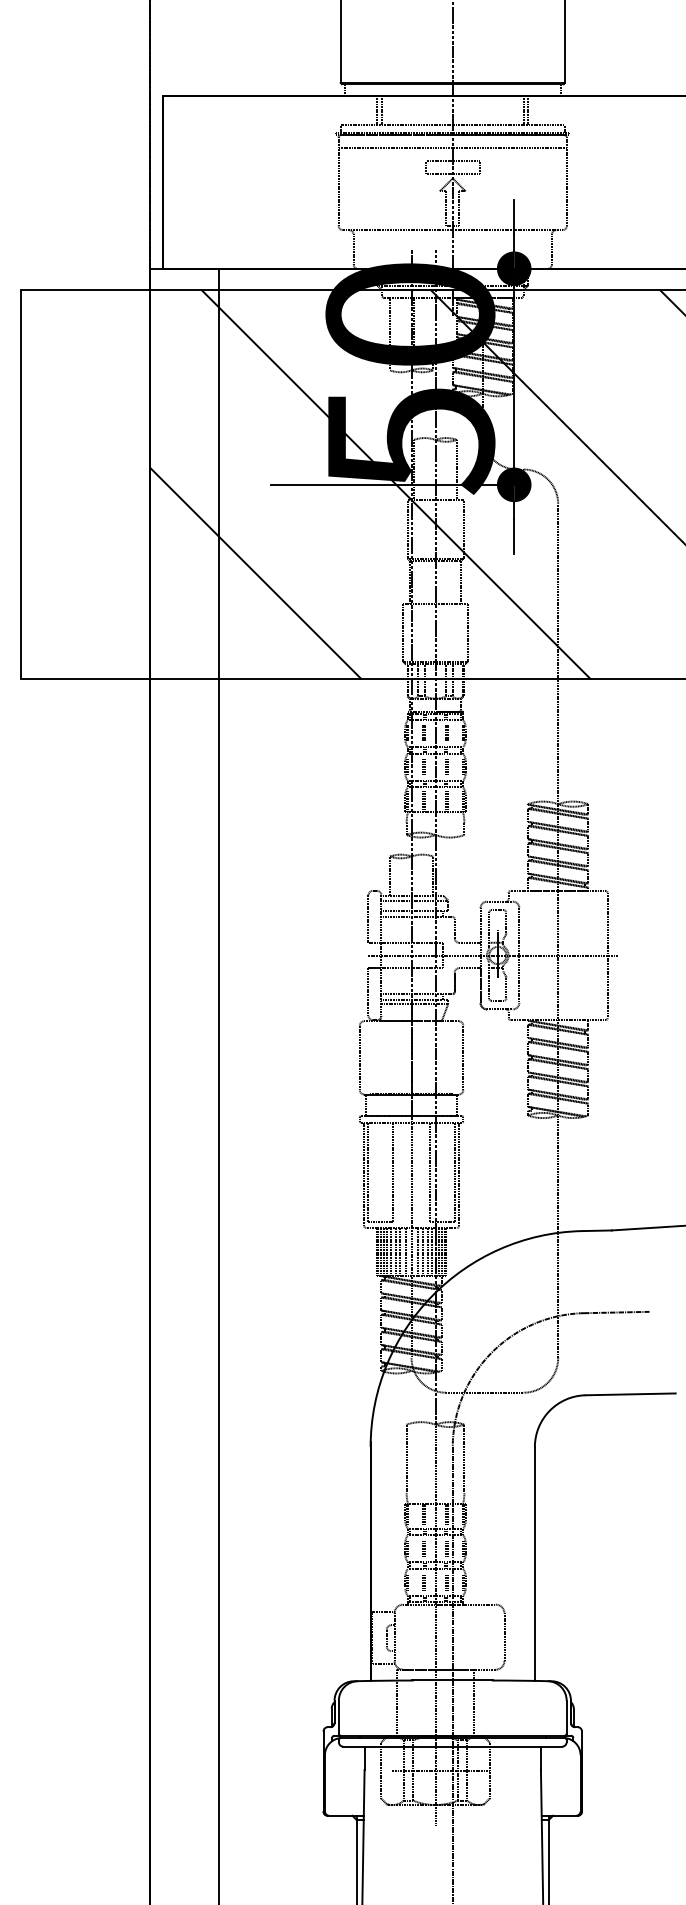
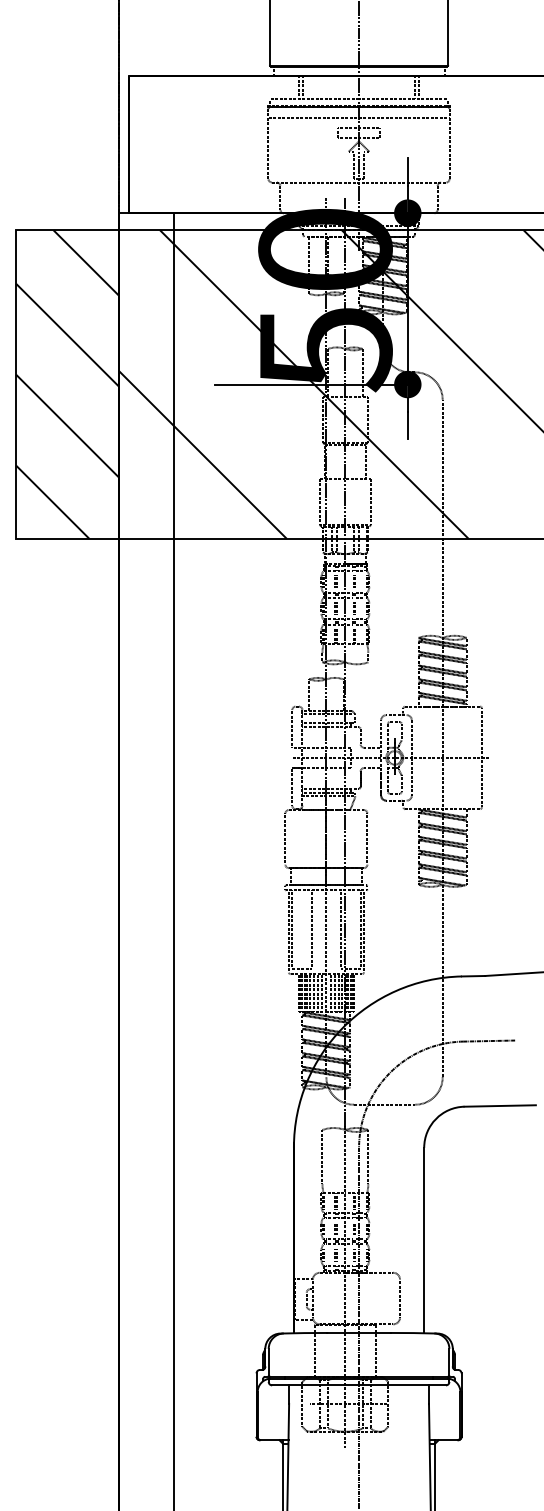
hatch: (85, 484) -> (67, 384), added

